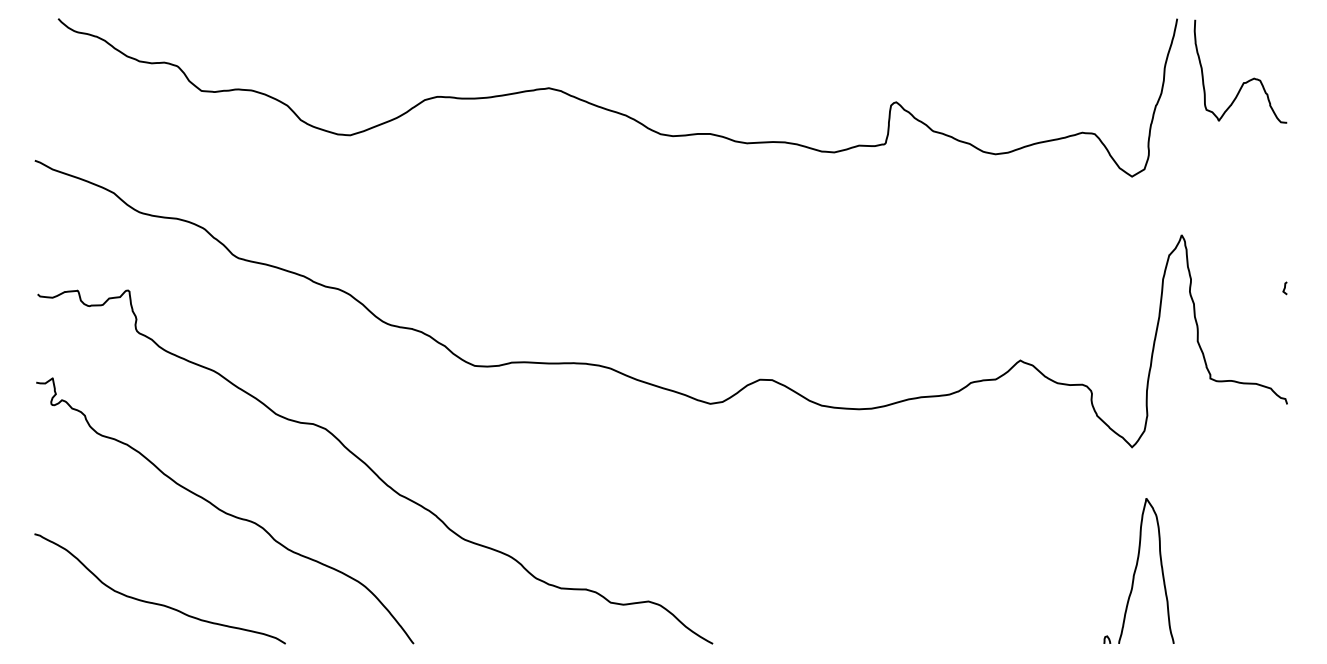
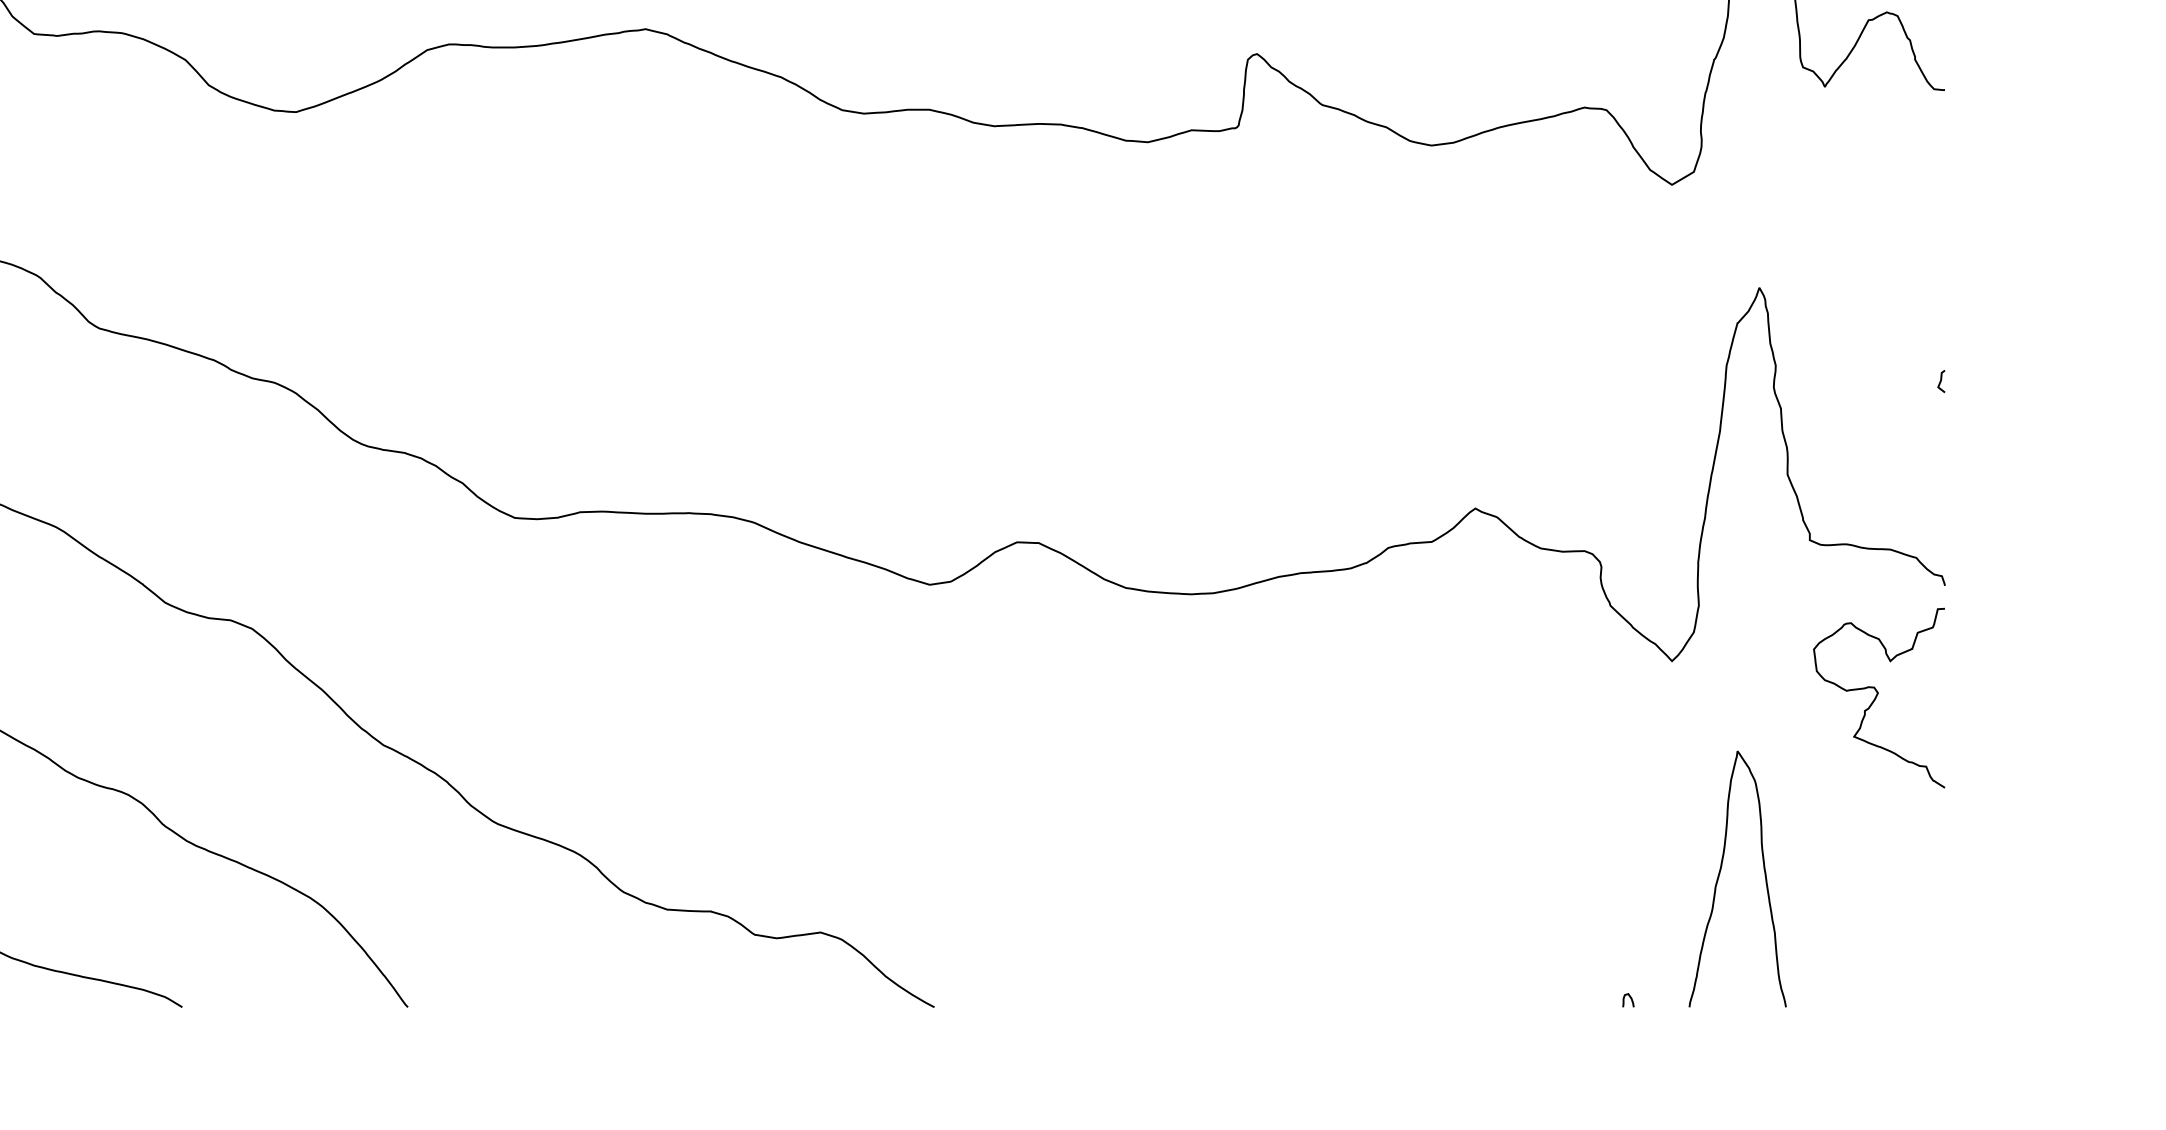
curve: (1249, 467) -> (1878, 696), added
curve: (1137, 566) -> (1722, 871), moved

